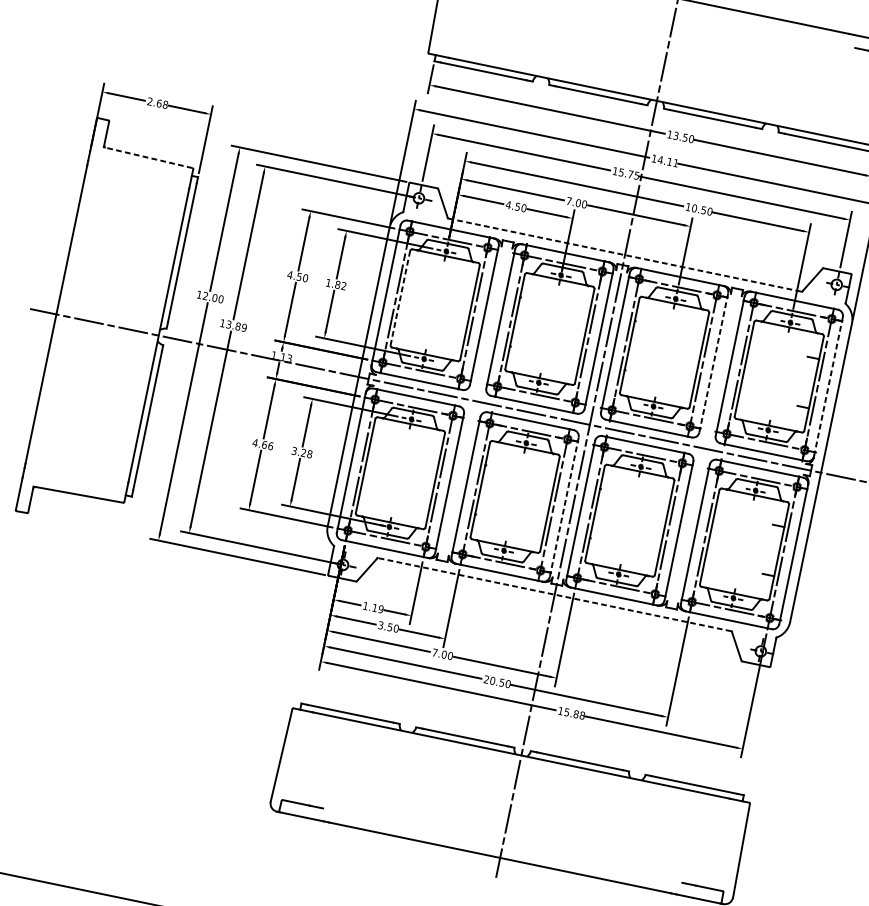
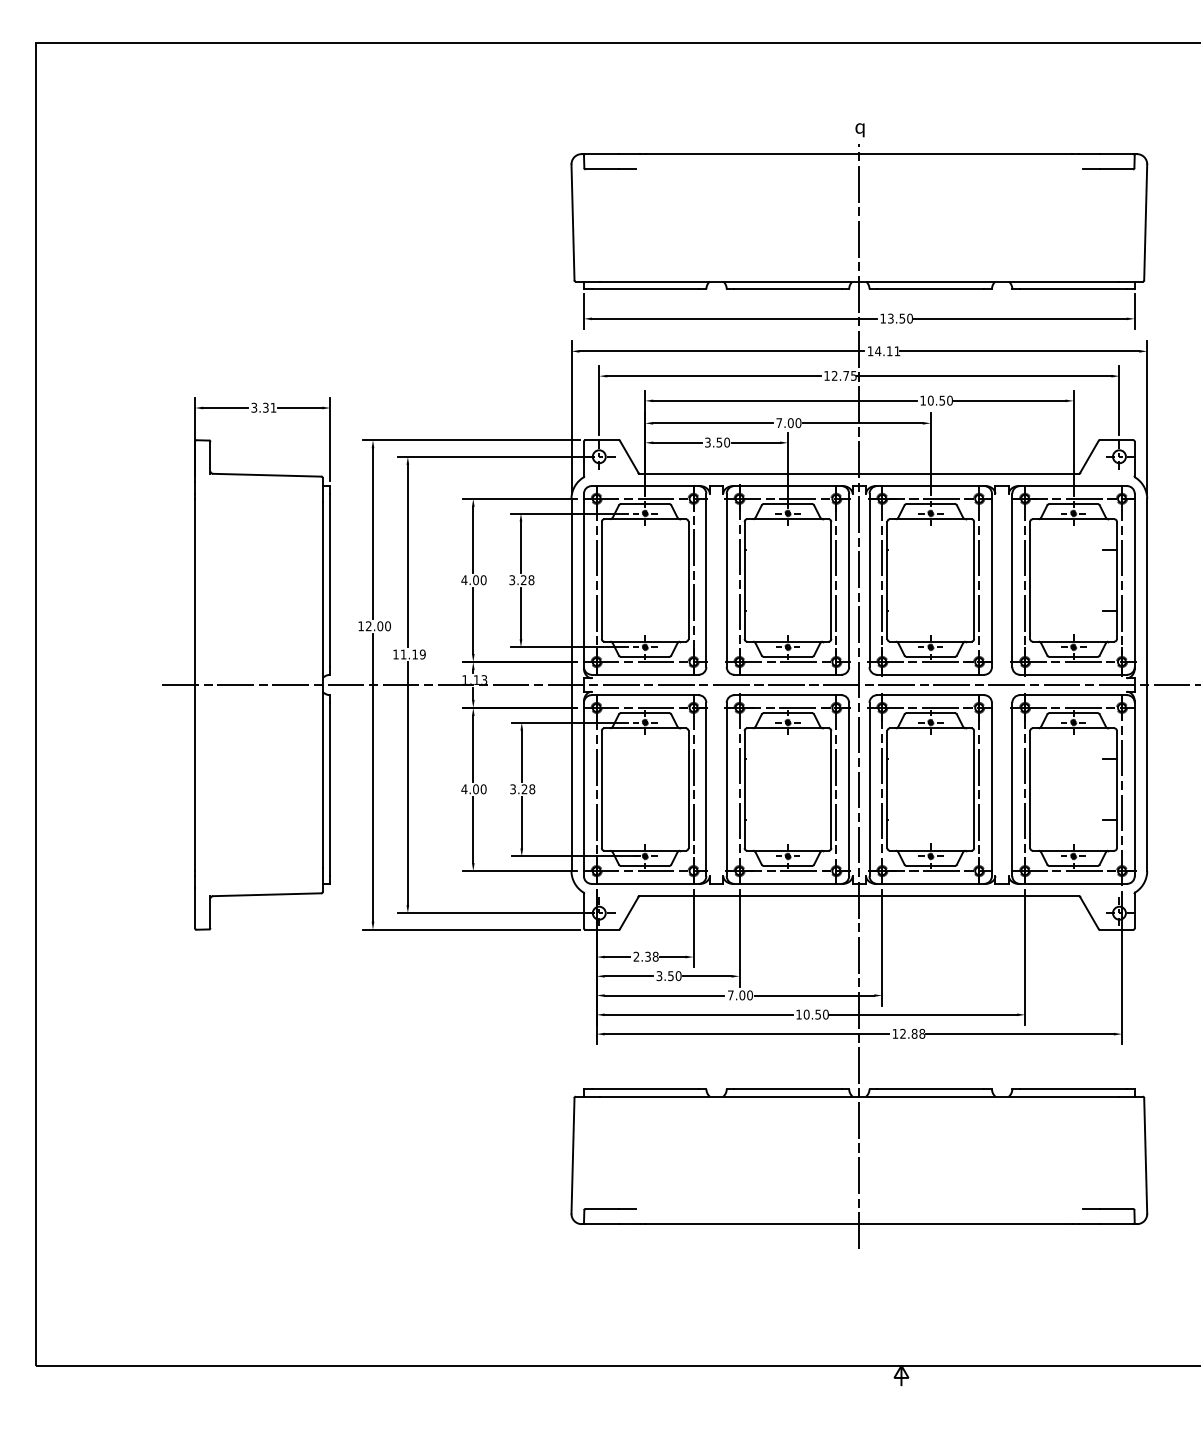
text: (157, 102) -> (263, 407), 2.68 -> 3.31
line: (148, 158) -> (266, 475), dashed -> solid
text: (621, 172) -> (834, 375), 15.75 -> 12.75
text: (508, 204) -> (707, 442), 4.50 -> 3.50
line: (625, 255) -> (859, 473), dashed -> solid
text: (298, 277) -> (475, 580), 4.50 -> 4.00
text: (335, 284) -> (521, 580), 1.82 -> 3.28
line: (400, 298) -> (601, 580), dashed -> solid
text: (233, 325) -> (409, 654), 13.89 -> 11.19
line: (713, 362) -> (991, 580), dashed -> solid
line: (828, 386) -> (1134, 580), dashed -> solid
text: (267, 444) -> (479, 788), 4.66 -> 4.00
line: (564, 507) -> (849, 789), dashed -> solid
line: (554, 594) -> (859, 896), dashed -> solid
text: (372, 607) -> (645, 956), 1.19 -> 2.38
text: (486, 679) -> (798, 1014), 20.50 -> 10.50
text: (566, 711) -> (902, 1033), 15.88 -> 12.88

